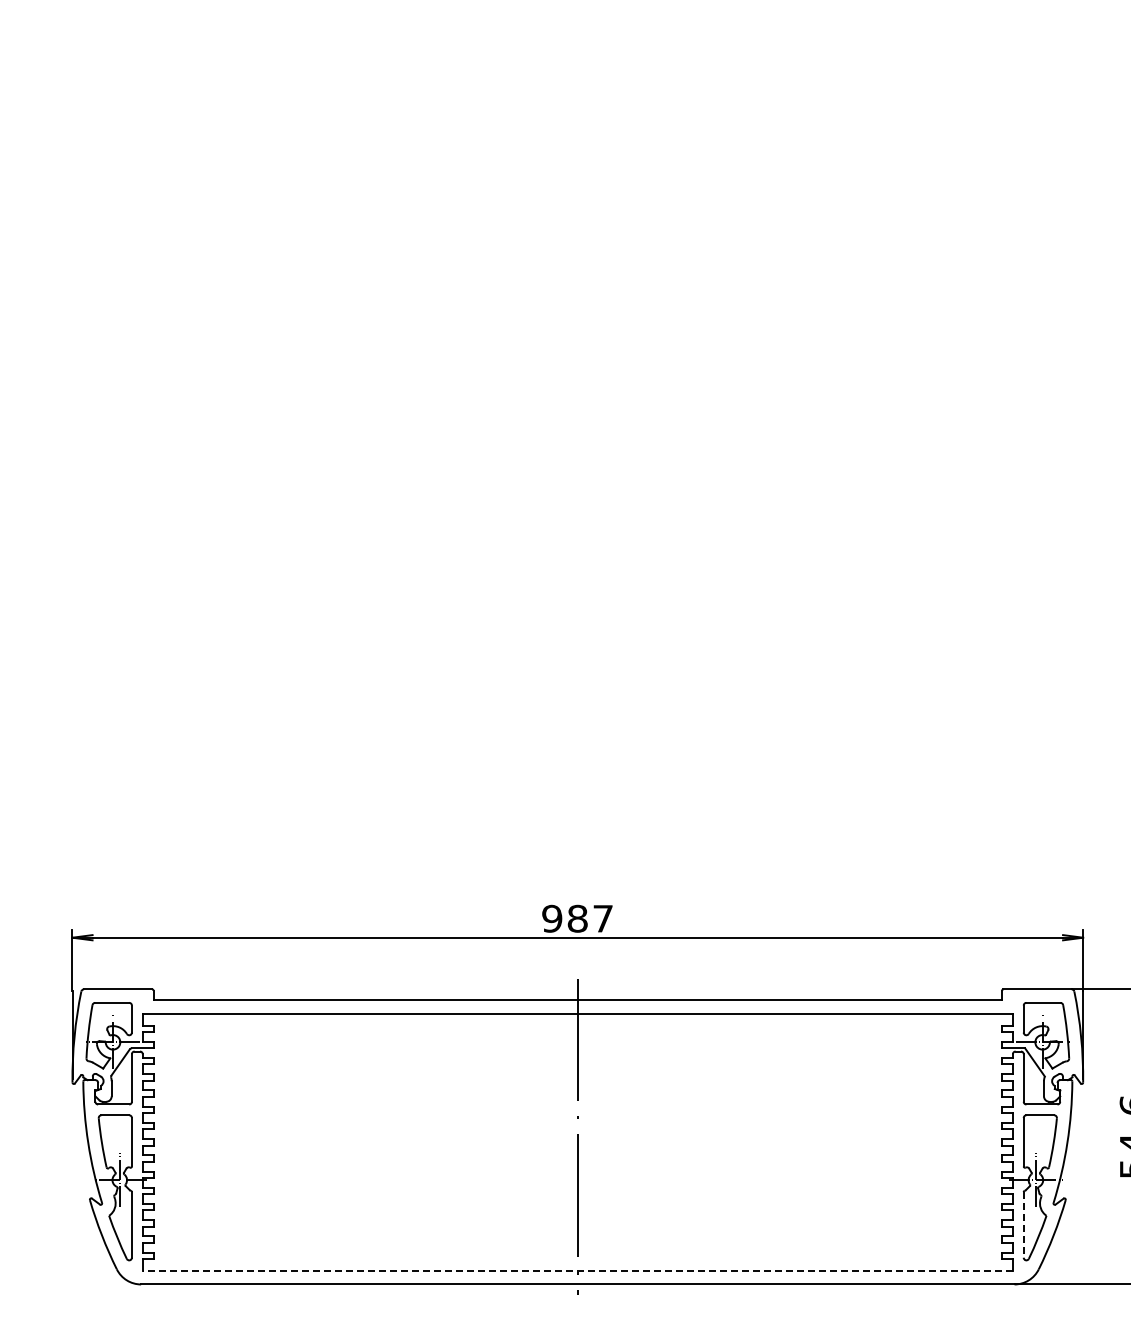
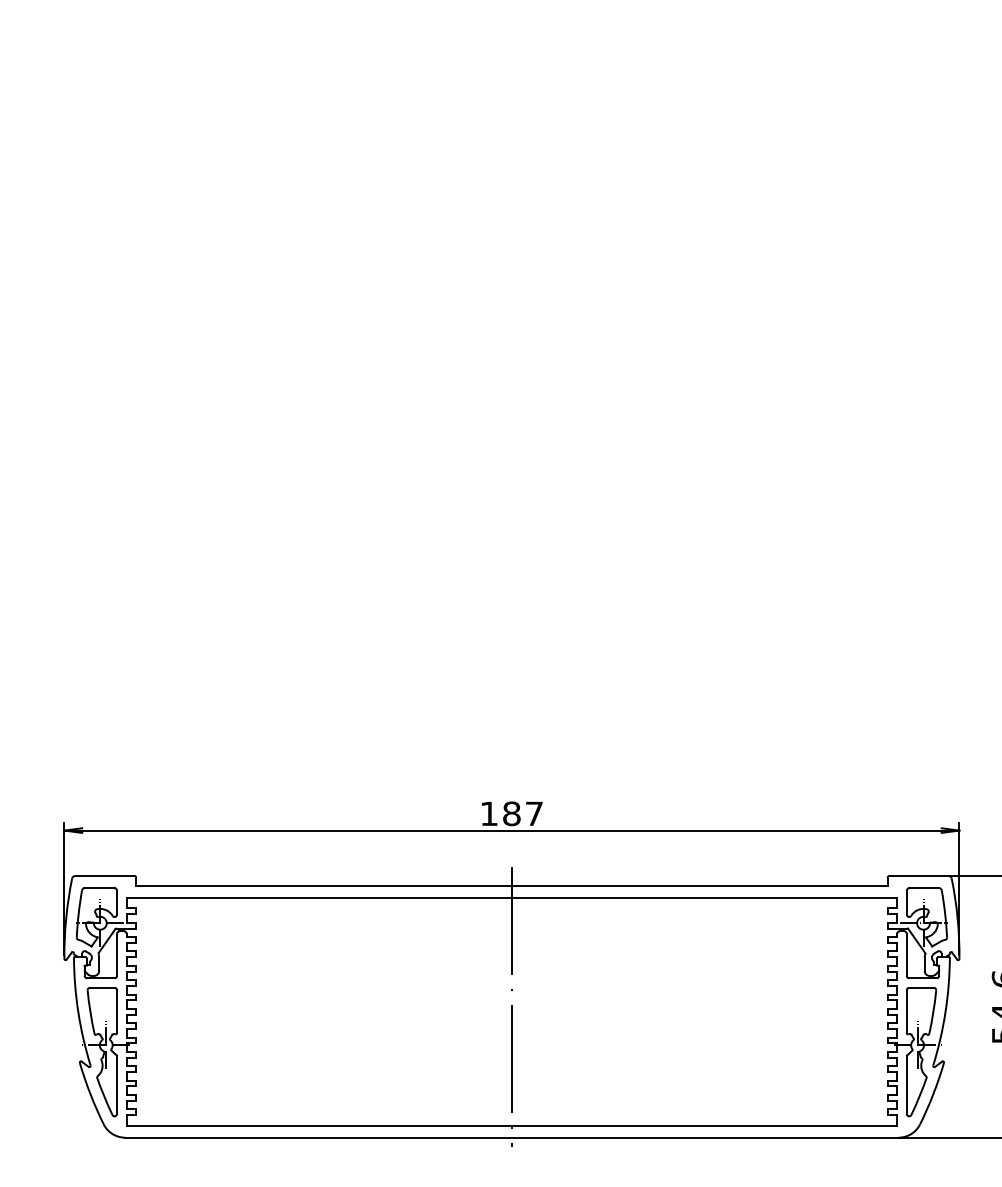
text: (552, 918) -> (489, 813), 987 -> 187
line: (1023, 1224) -> (906, 1084), dashed -> solid
line: (577, 1270) -> (511, 1125), dashed -> solid

